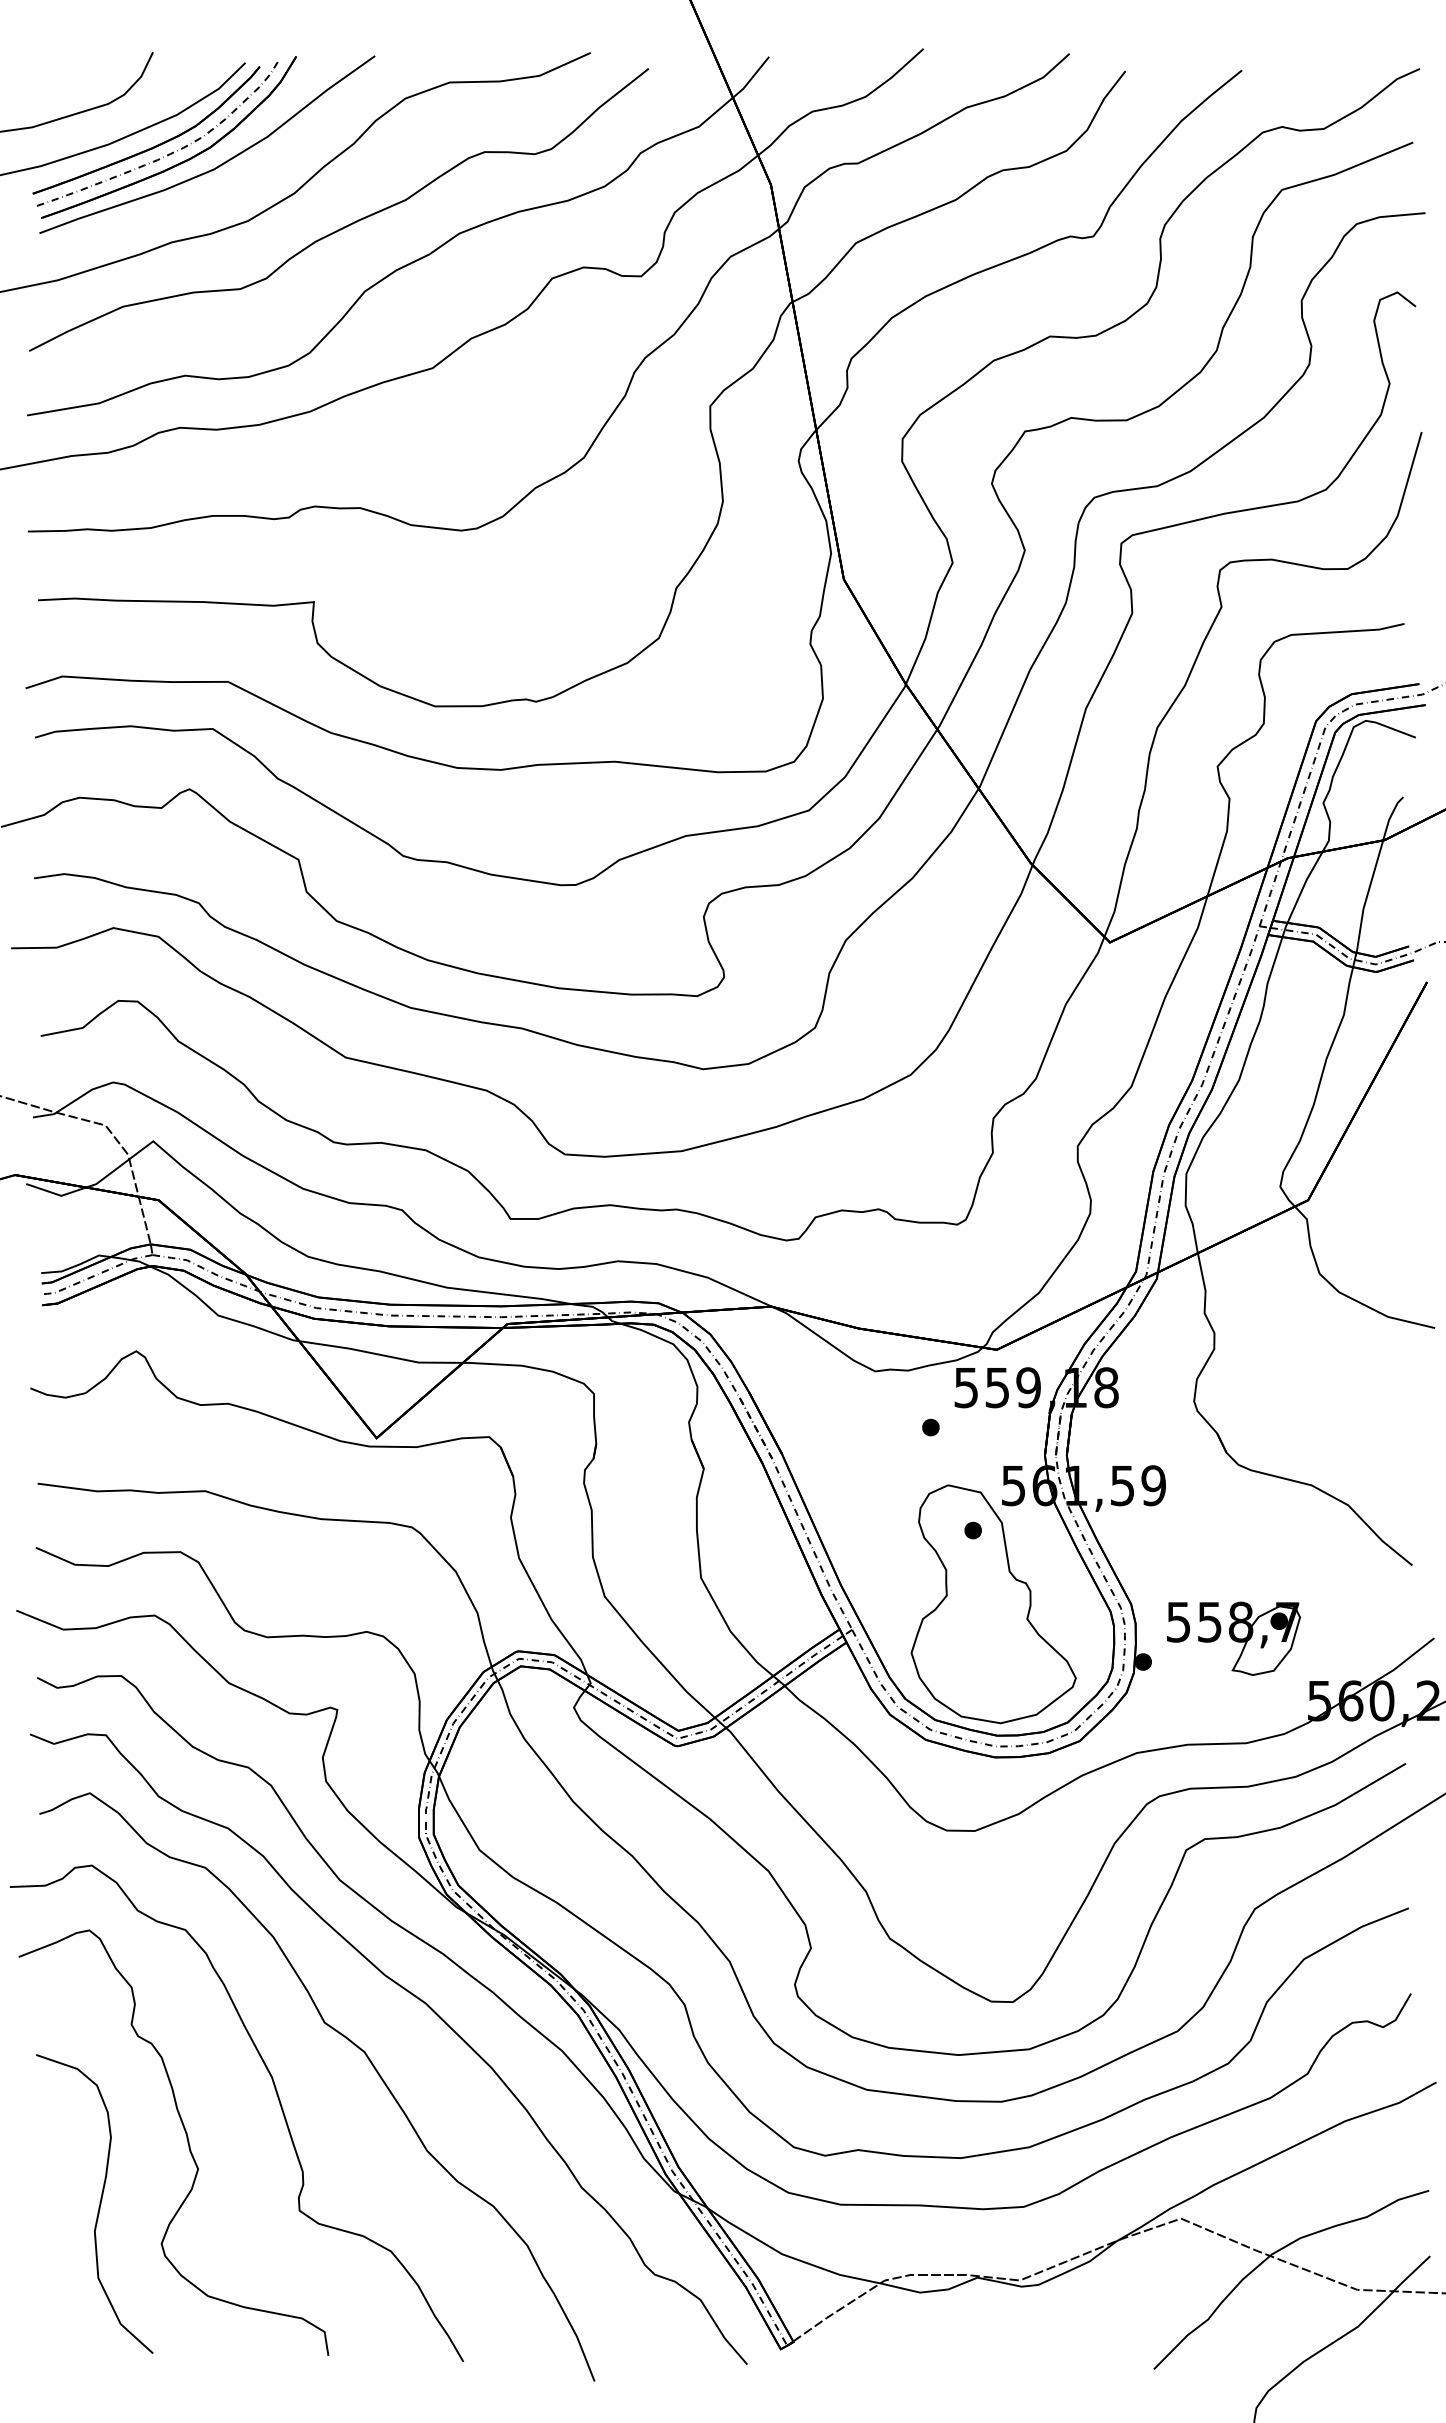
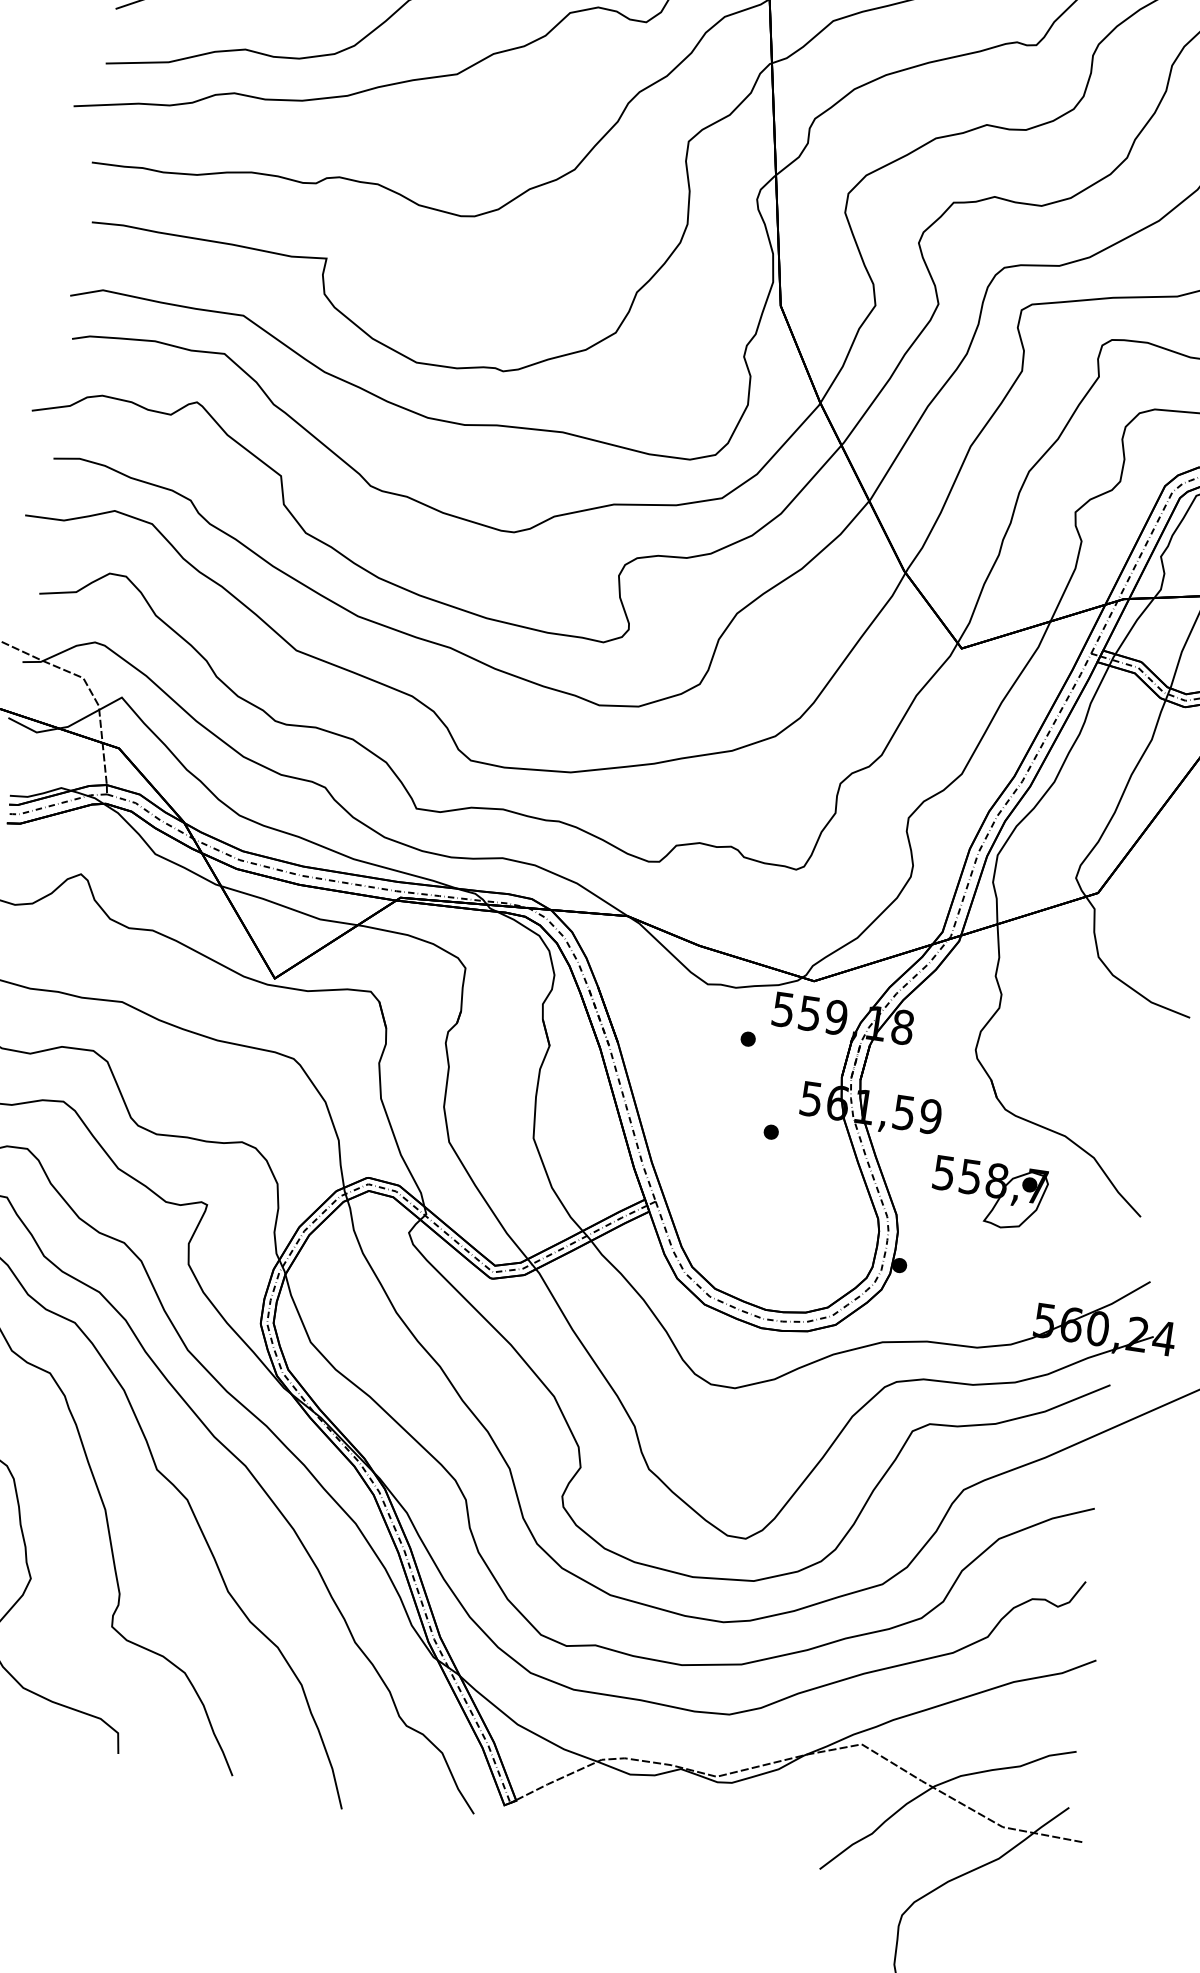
part: (993, 1604) -> (779, 1197), removed
part: (1233, 1638) -> (988, 1193), moved

